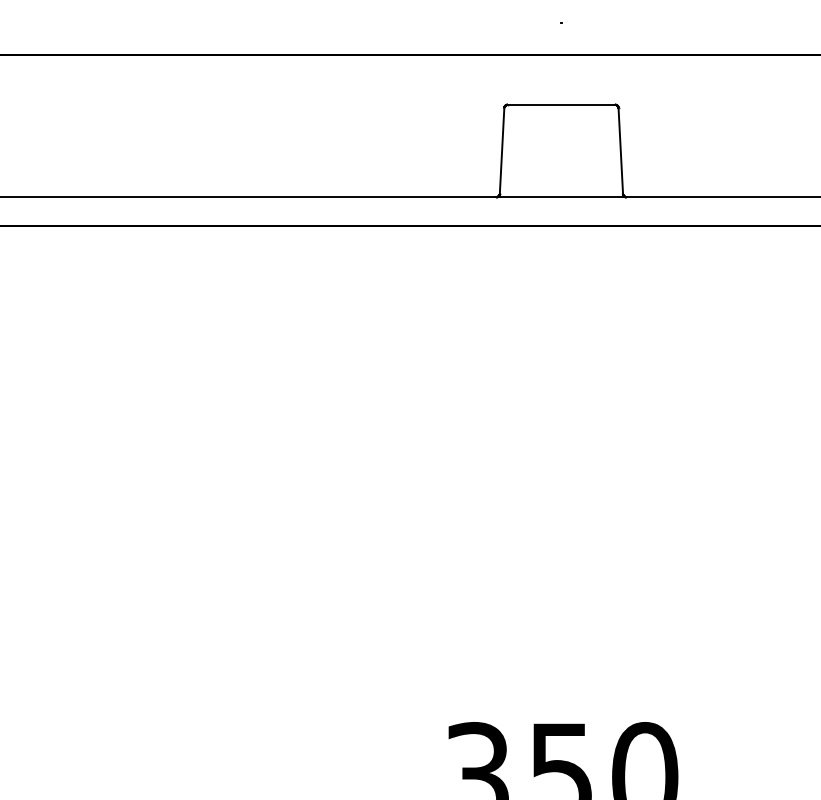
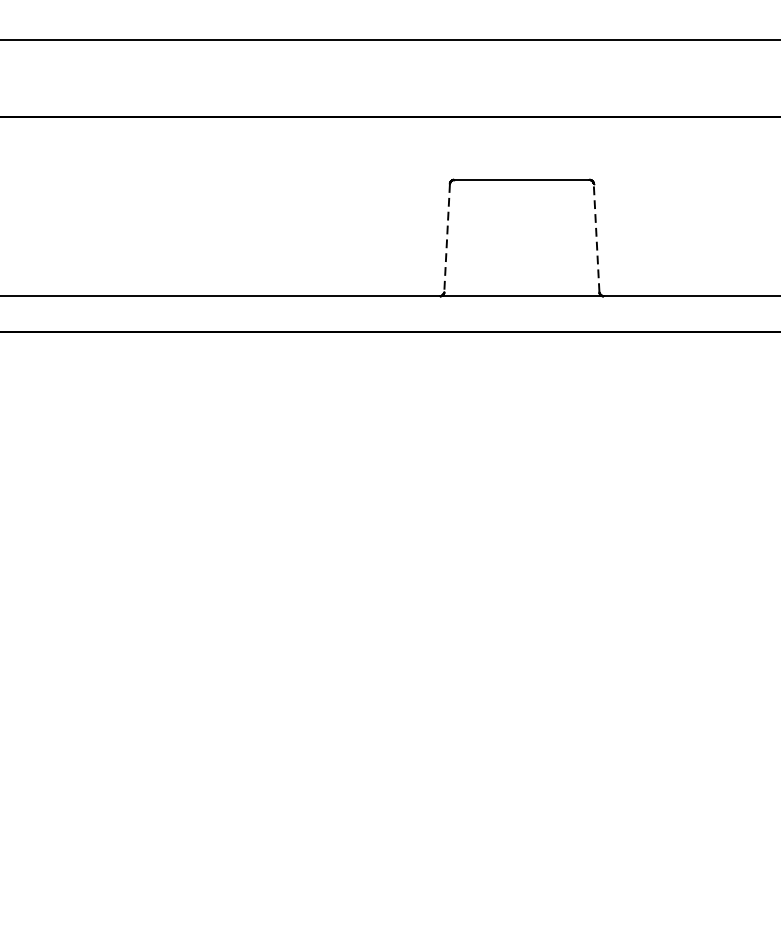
line: (502, 150) -> (447, 237), solid -> dashed
line: (620, 150) -> (596, 237), solid -> dashed

